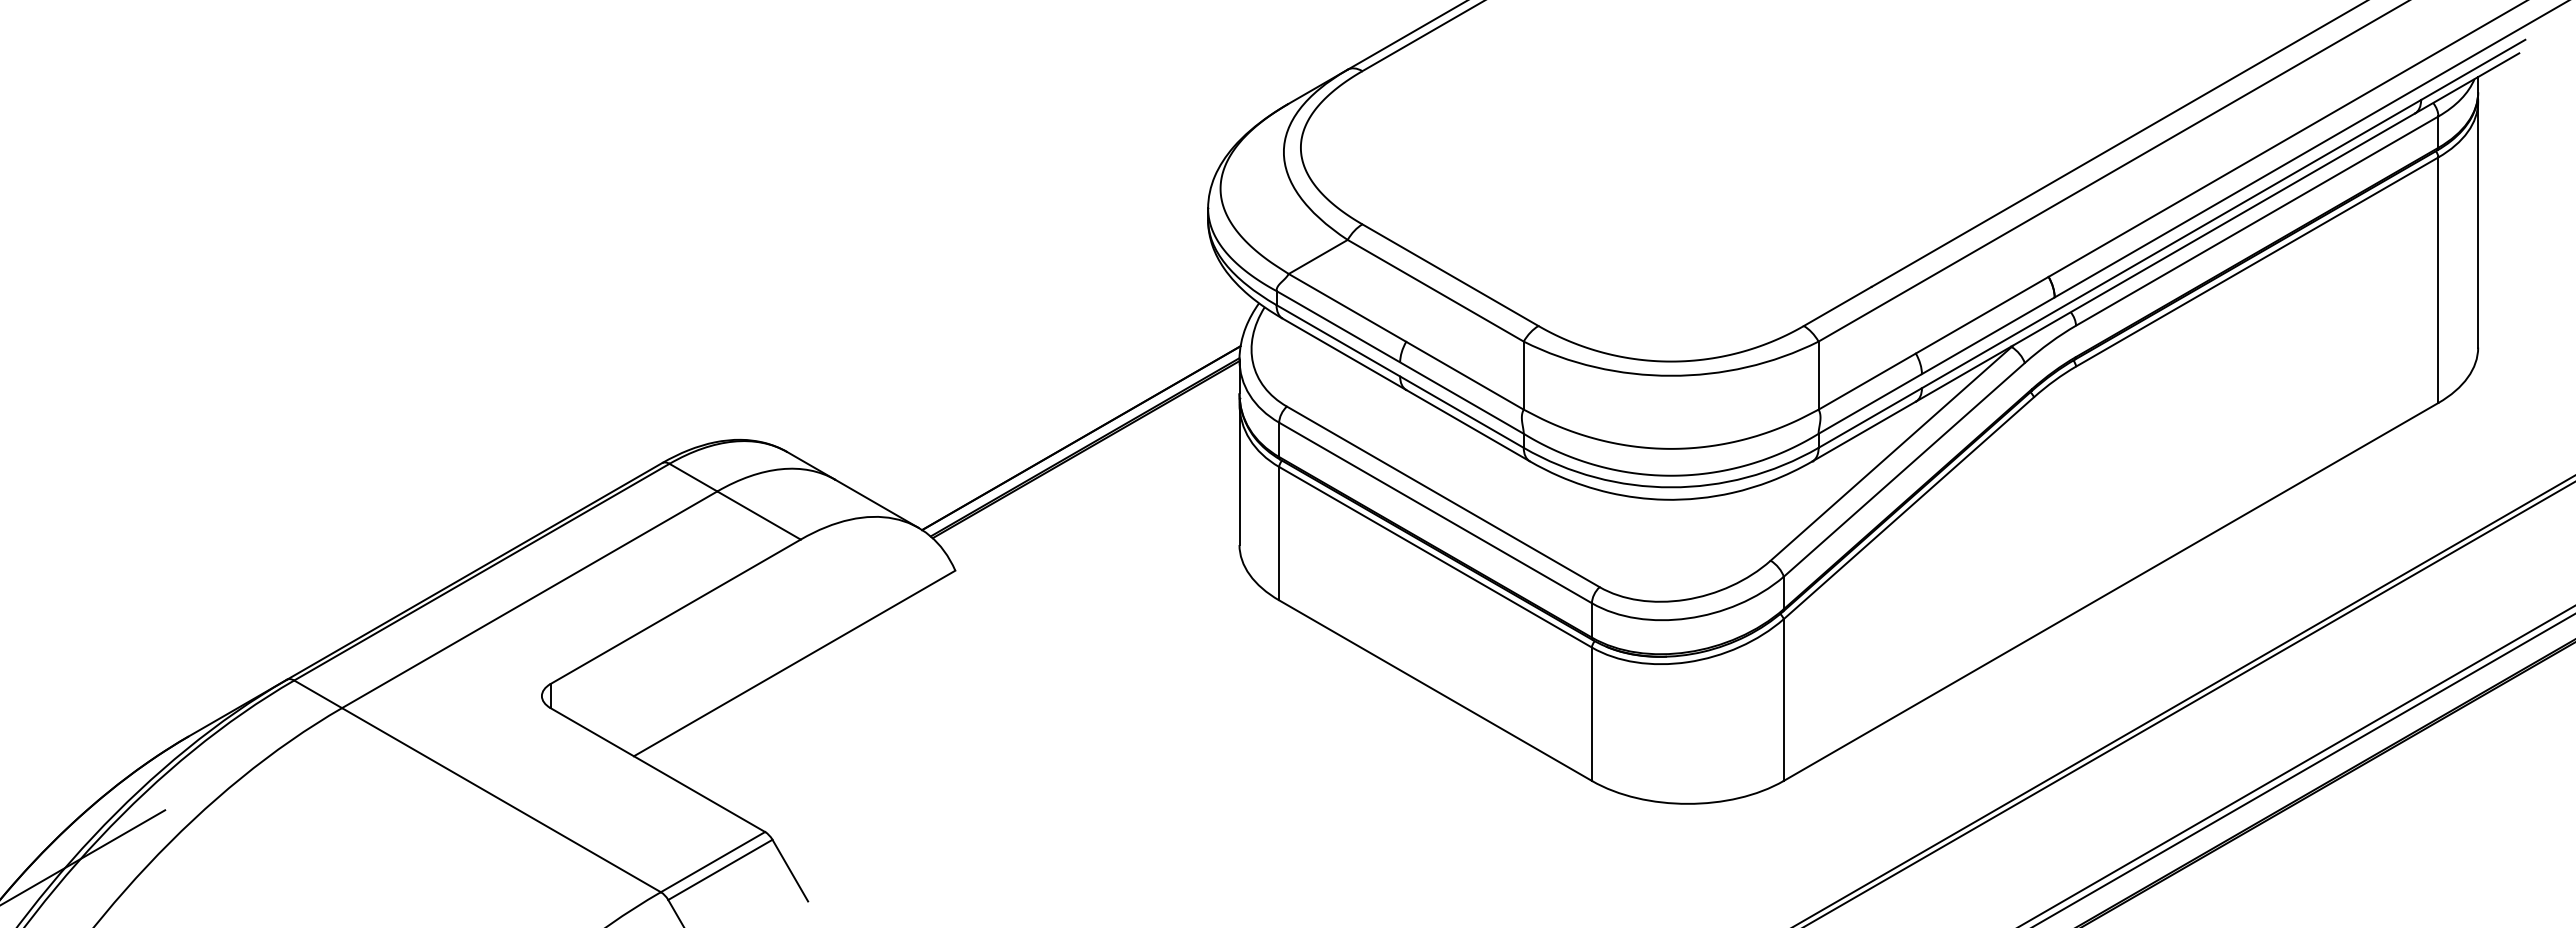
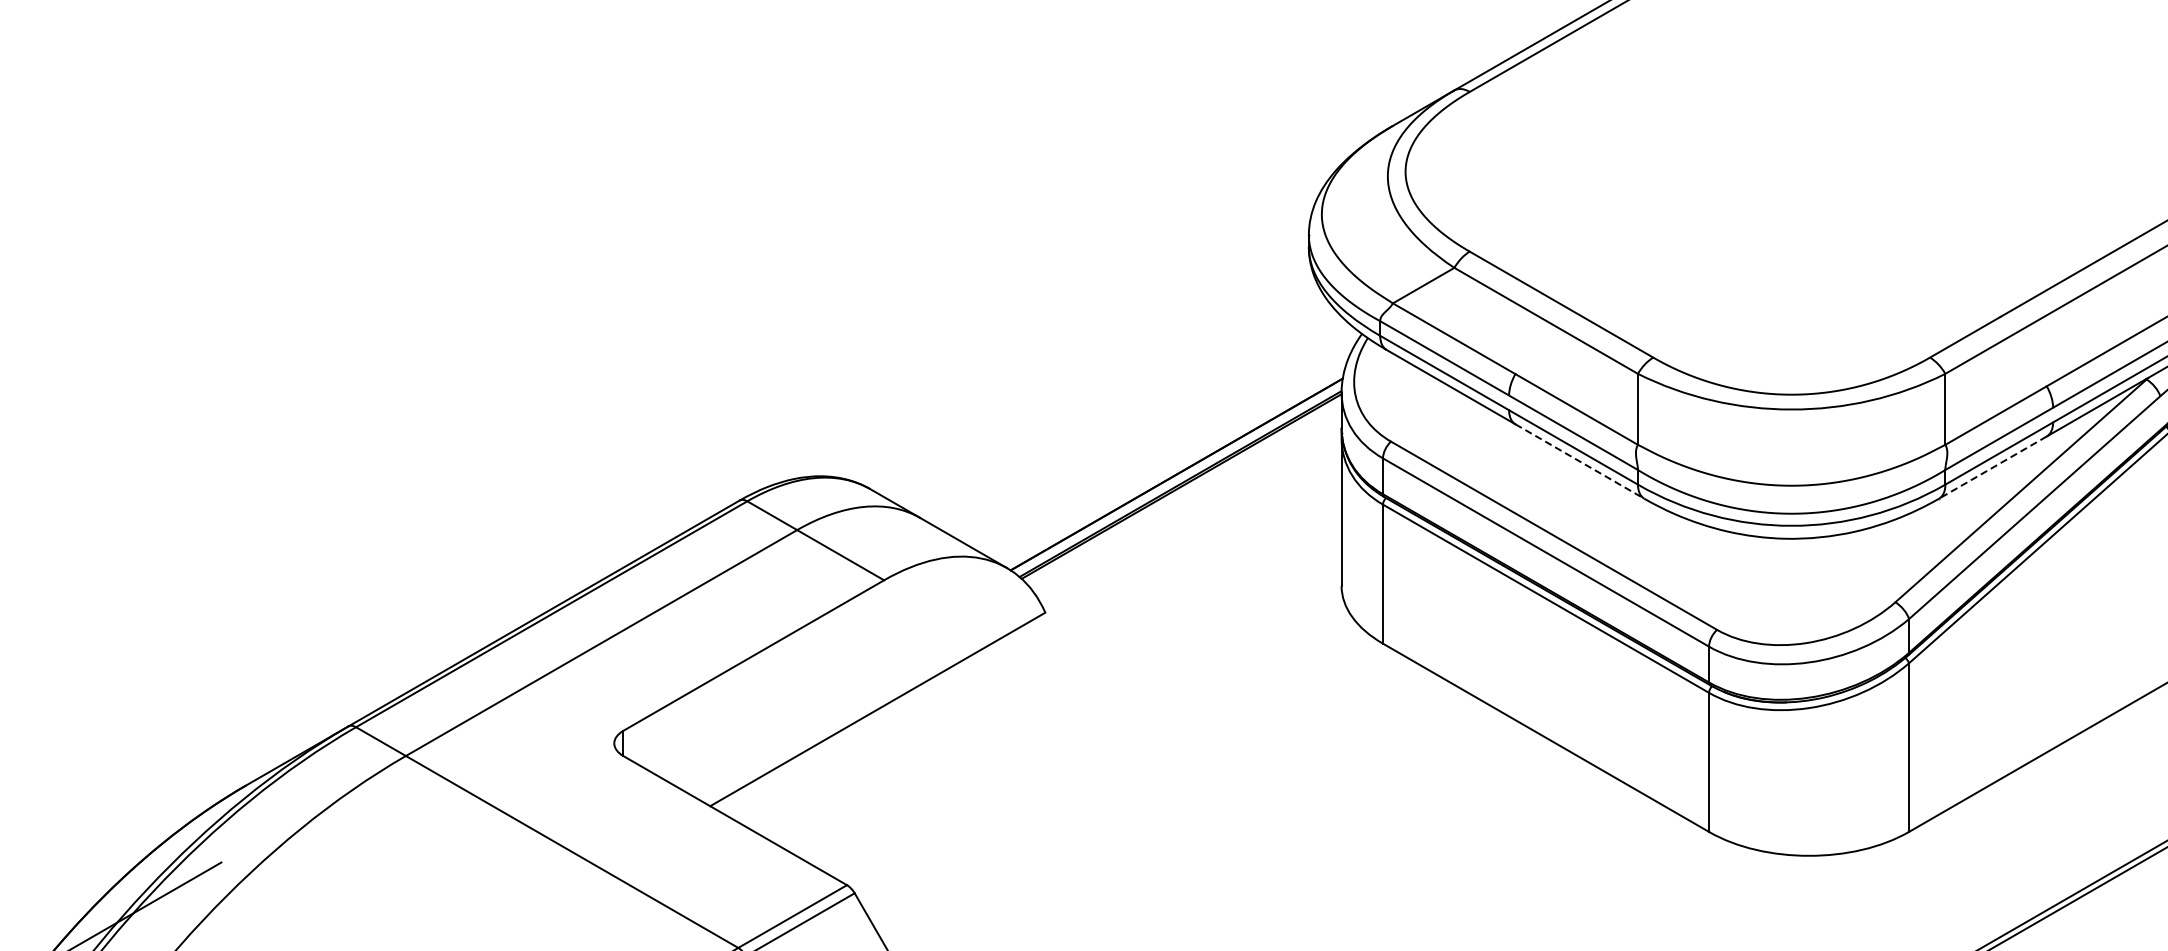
line: (1468, 425) -> (1580, 461), solid -> dashed
line: (1864, 431) -> (1993, 467), solid -> dashed

